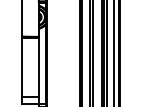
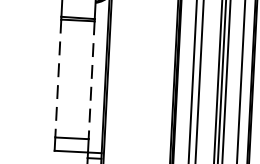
line: (21, 67) -> (57, 78), solid -> dashed
line: (38, 67) -> (91, 79), solid -> dashed

